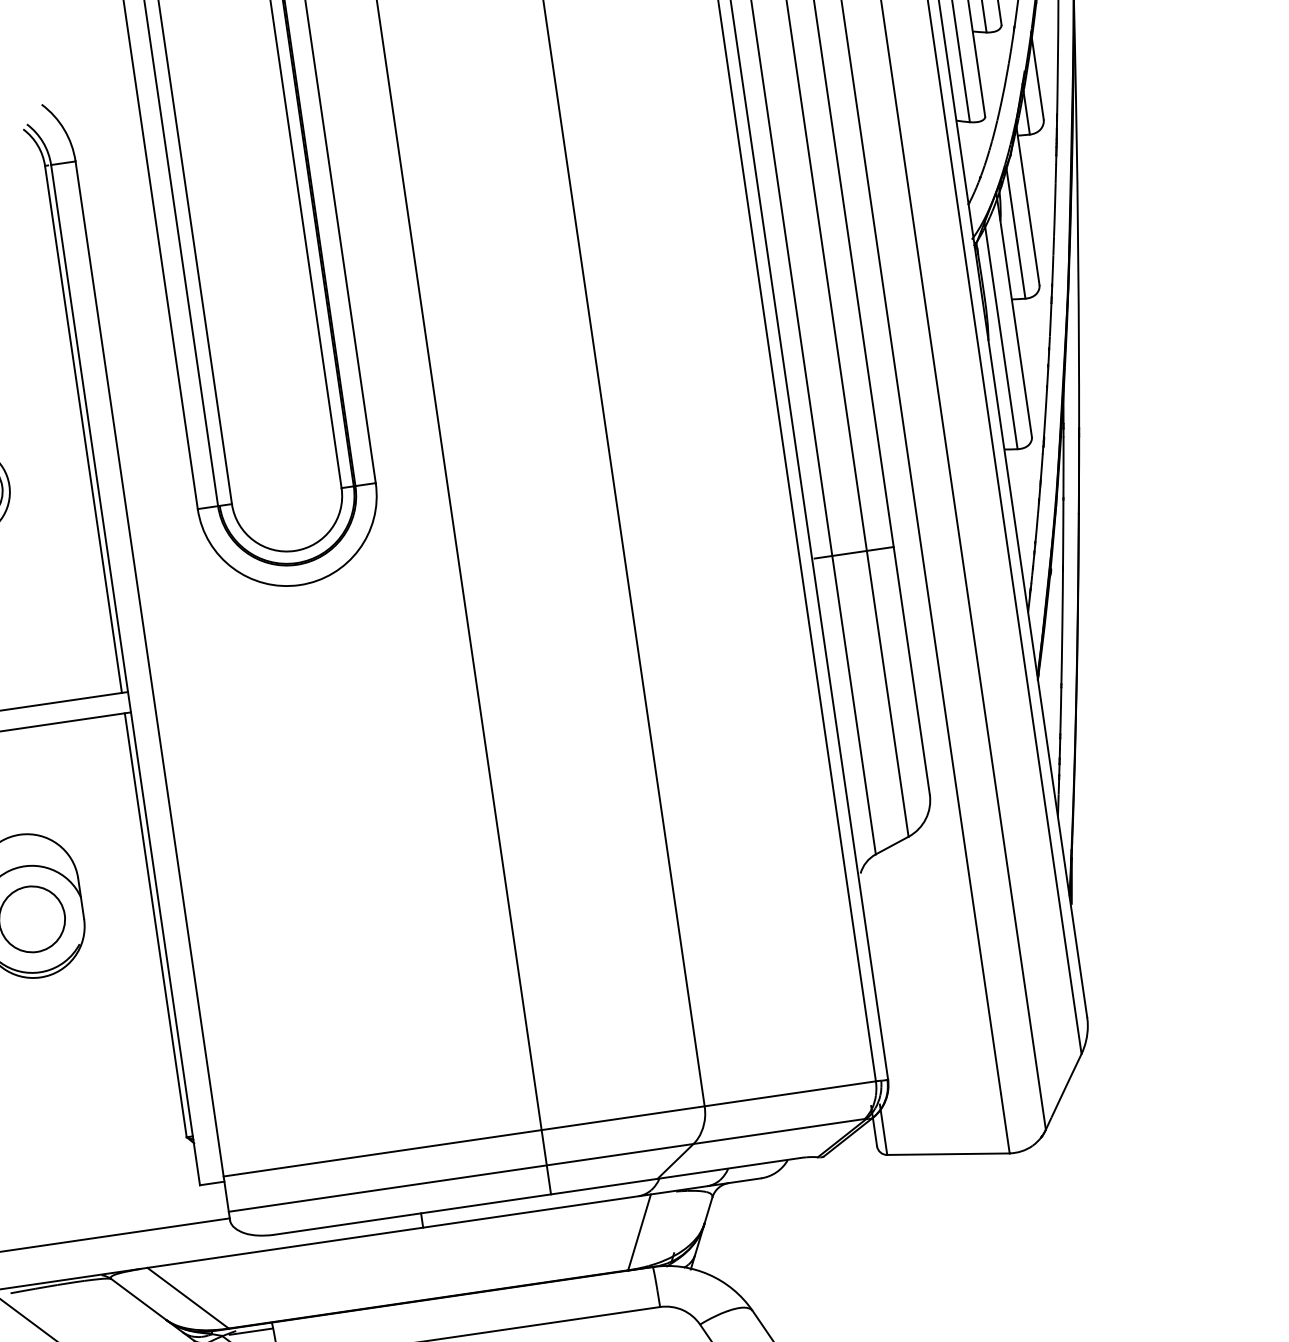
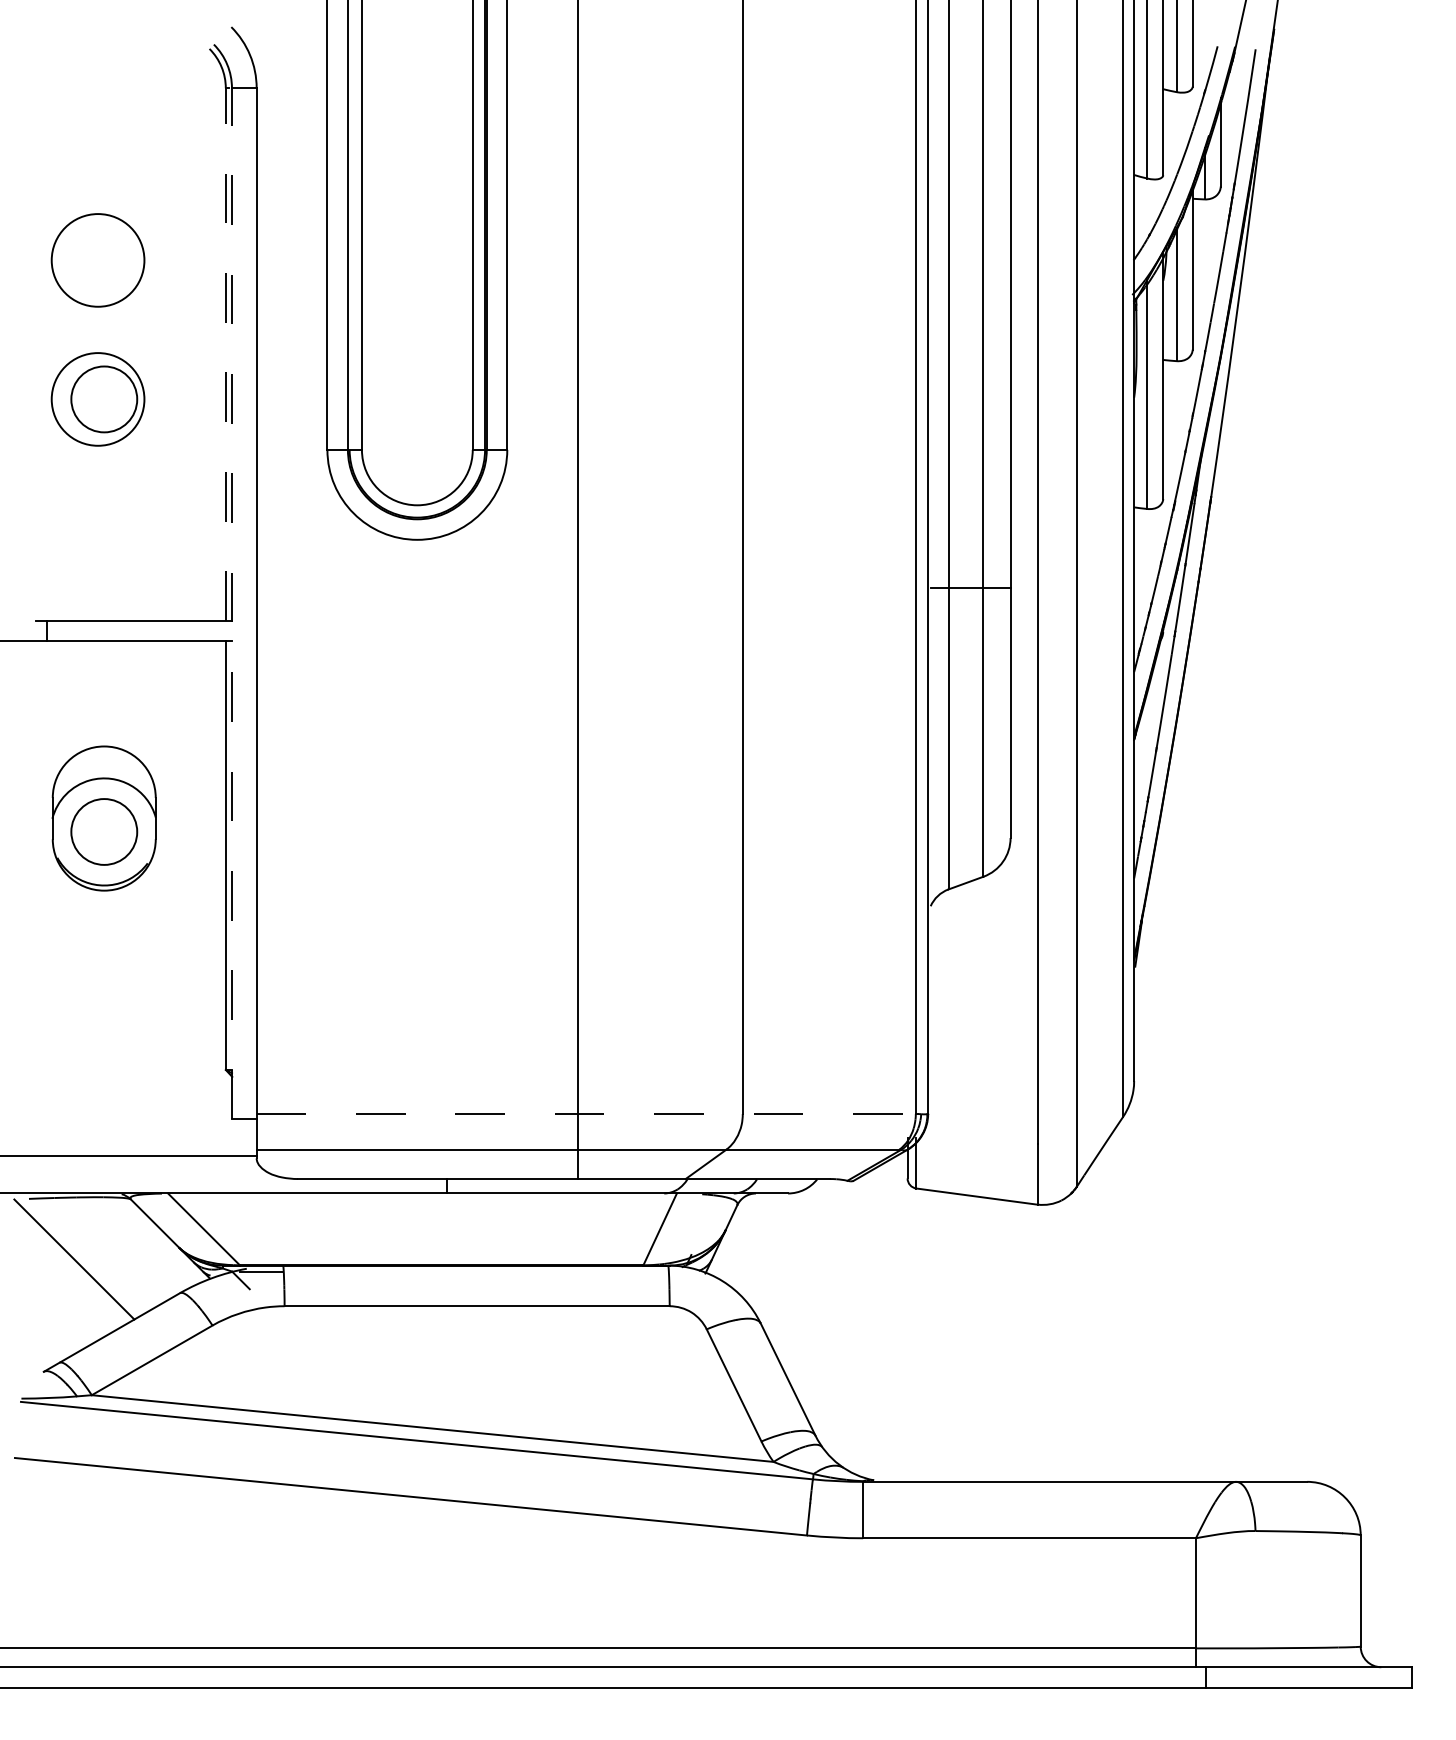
line: (83, 429) -> (225, 354), solid -> dashed
line: (125, 674) -> (231, 603), solid -> dashed
line: (550, 1129) -> (586, 1114), solid -> dashed

